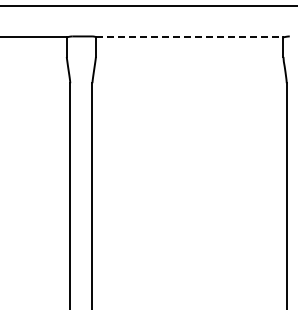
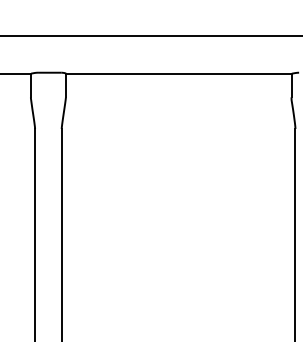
line: (189, 37) -> (178, 73), dashed -> solid

